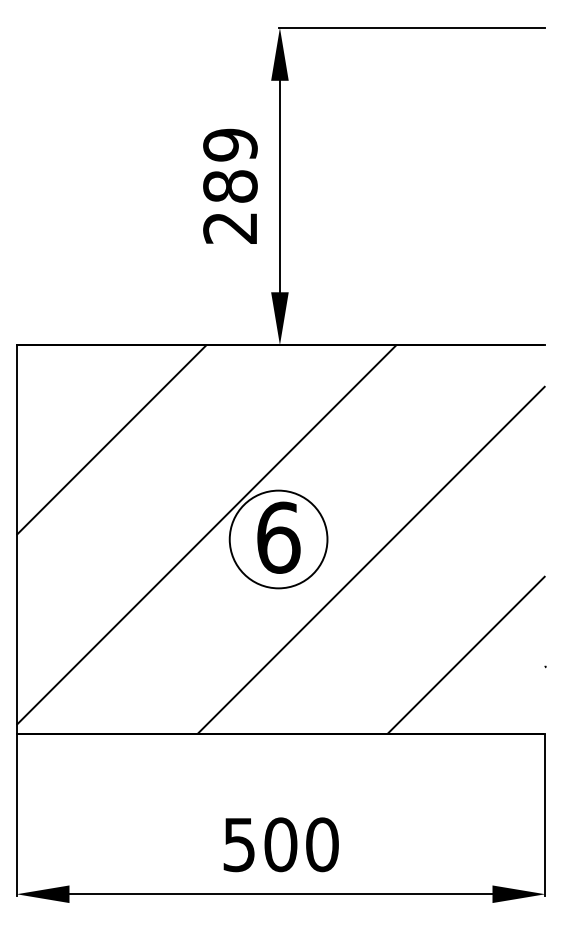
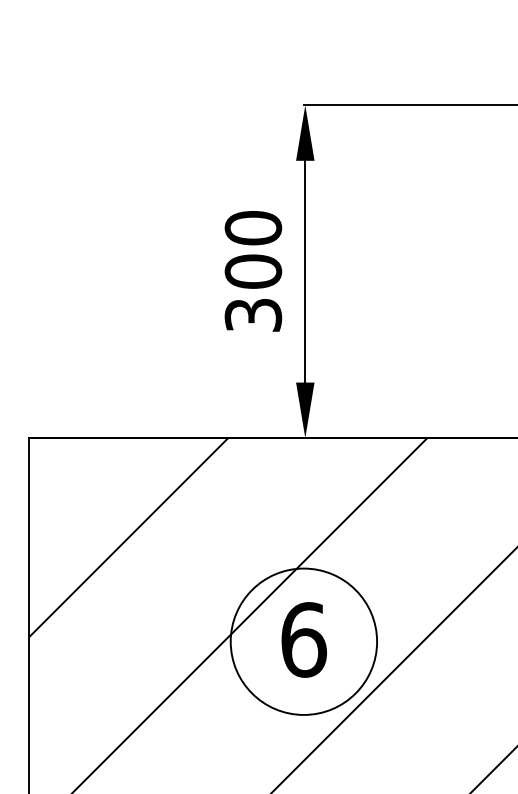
text: (230, 185) -> (253, 270), 289 -> 300
circle: (278, 539) -> (303, 641), size x1.43

